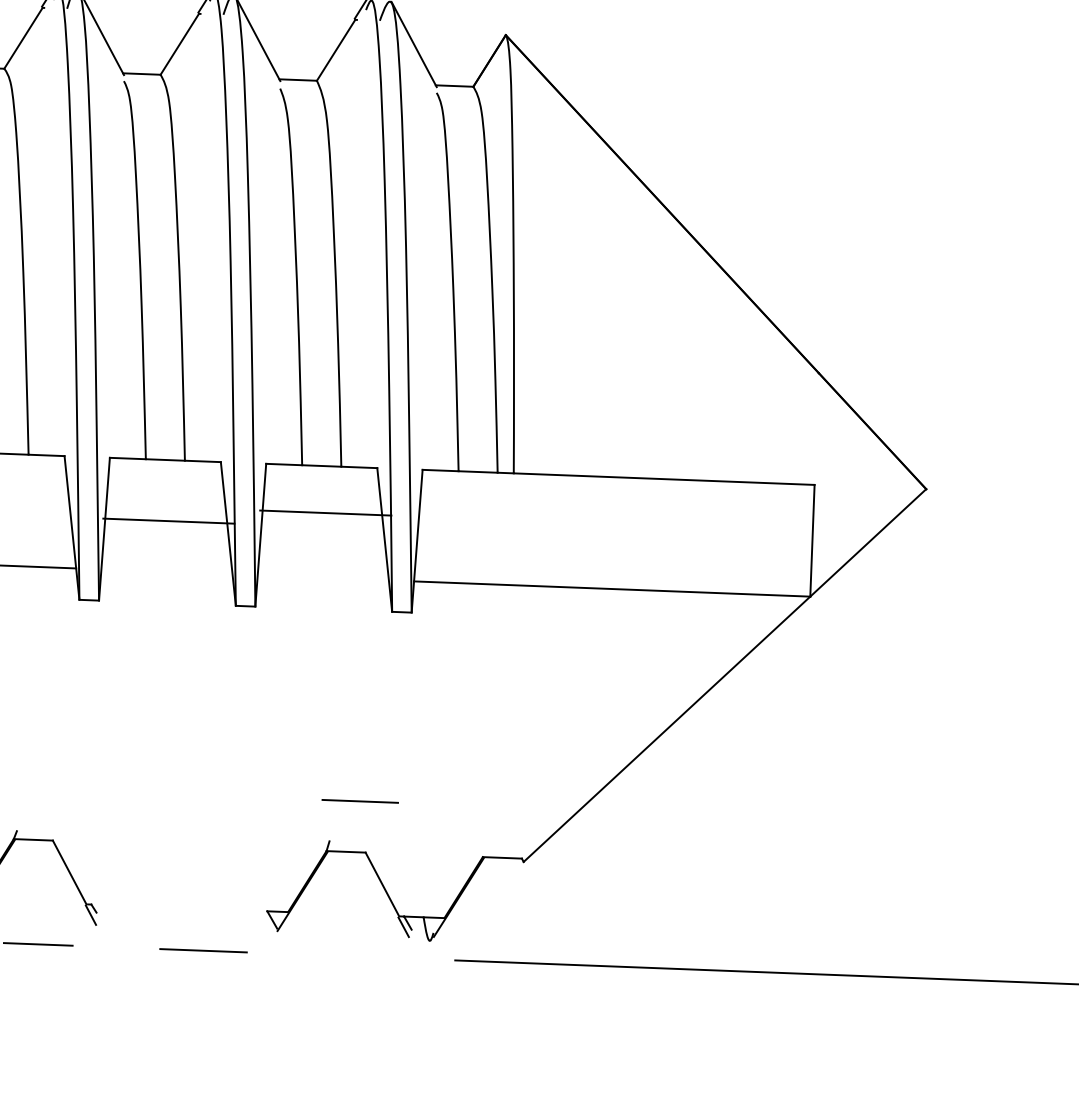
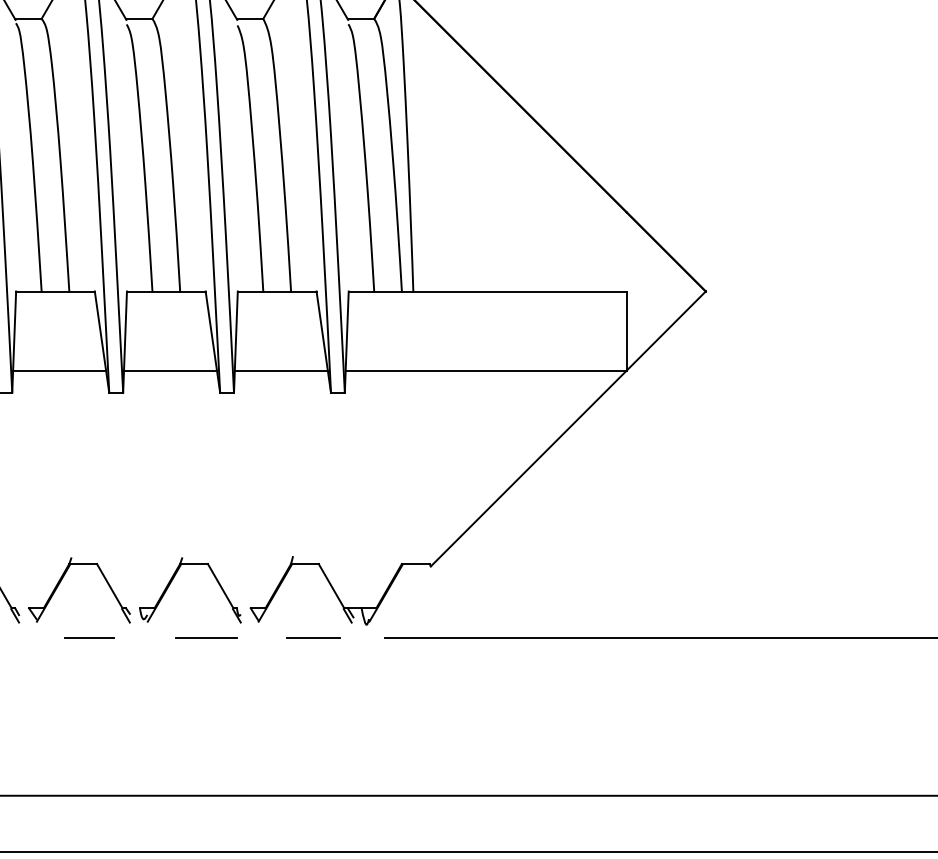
line: (324, 512) -> (280, 370), moved
line: (167, 520) -> (169, 370), moved
line: (360, 800) -> (313, 637), moved
part: (158, 869) -> (172, 581), added

